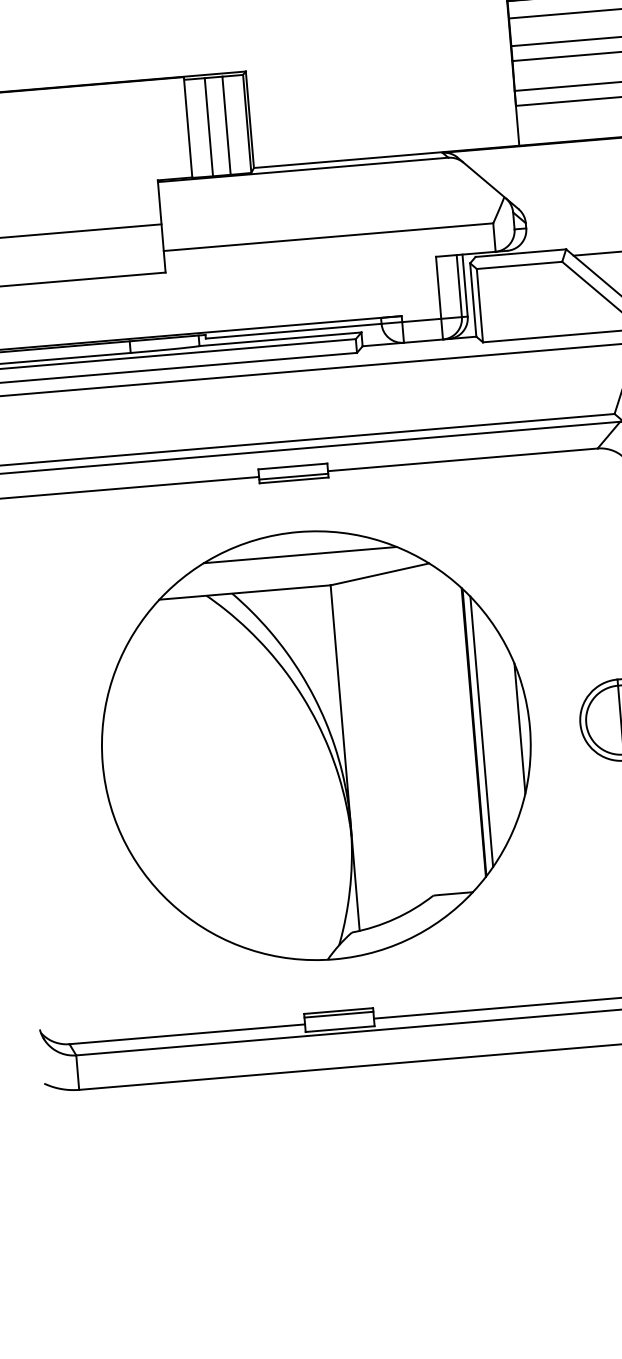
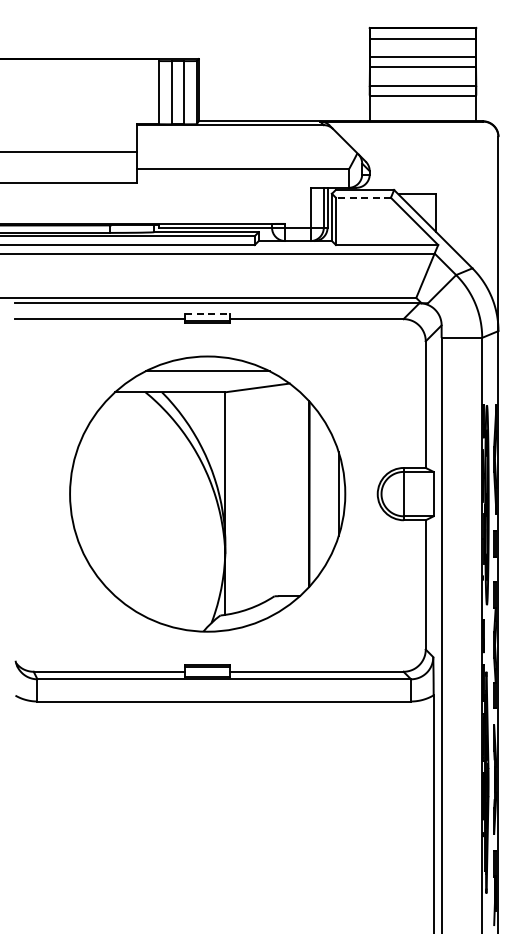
line: (519, 264) -> (363, 197), solid -> dashed
line: (294, 466) -> (208, 314), solid -> dashed
line: (482, 732) -> (314, 494), removed

